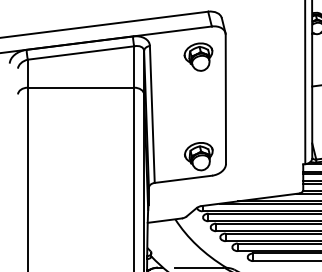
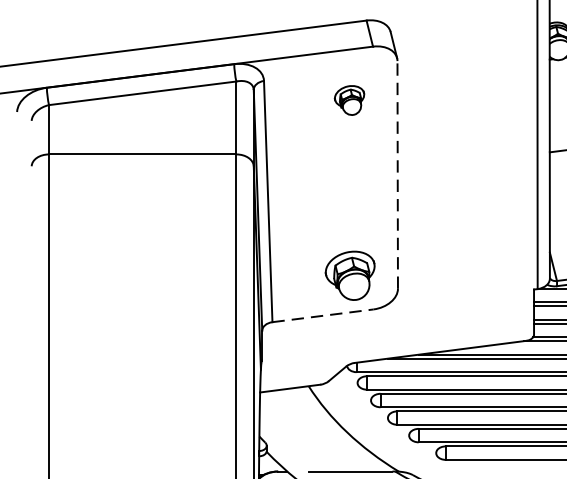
part: (198, 56) -> (349, 99), size x0.6
line: (225, 99) -> (397, 175), solid -> dashed
line: (183, 179) -> (323, 316), solid -> dashed

